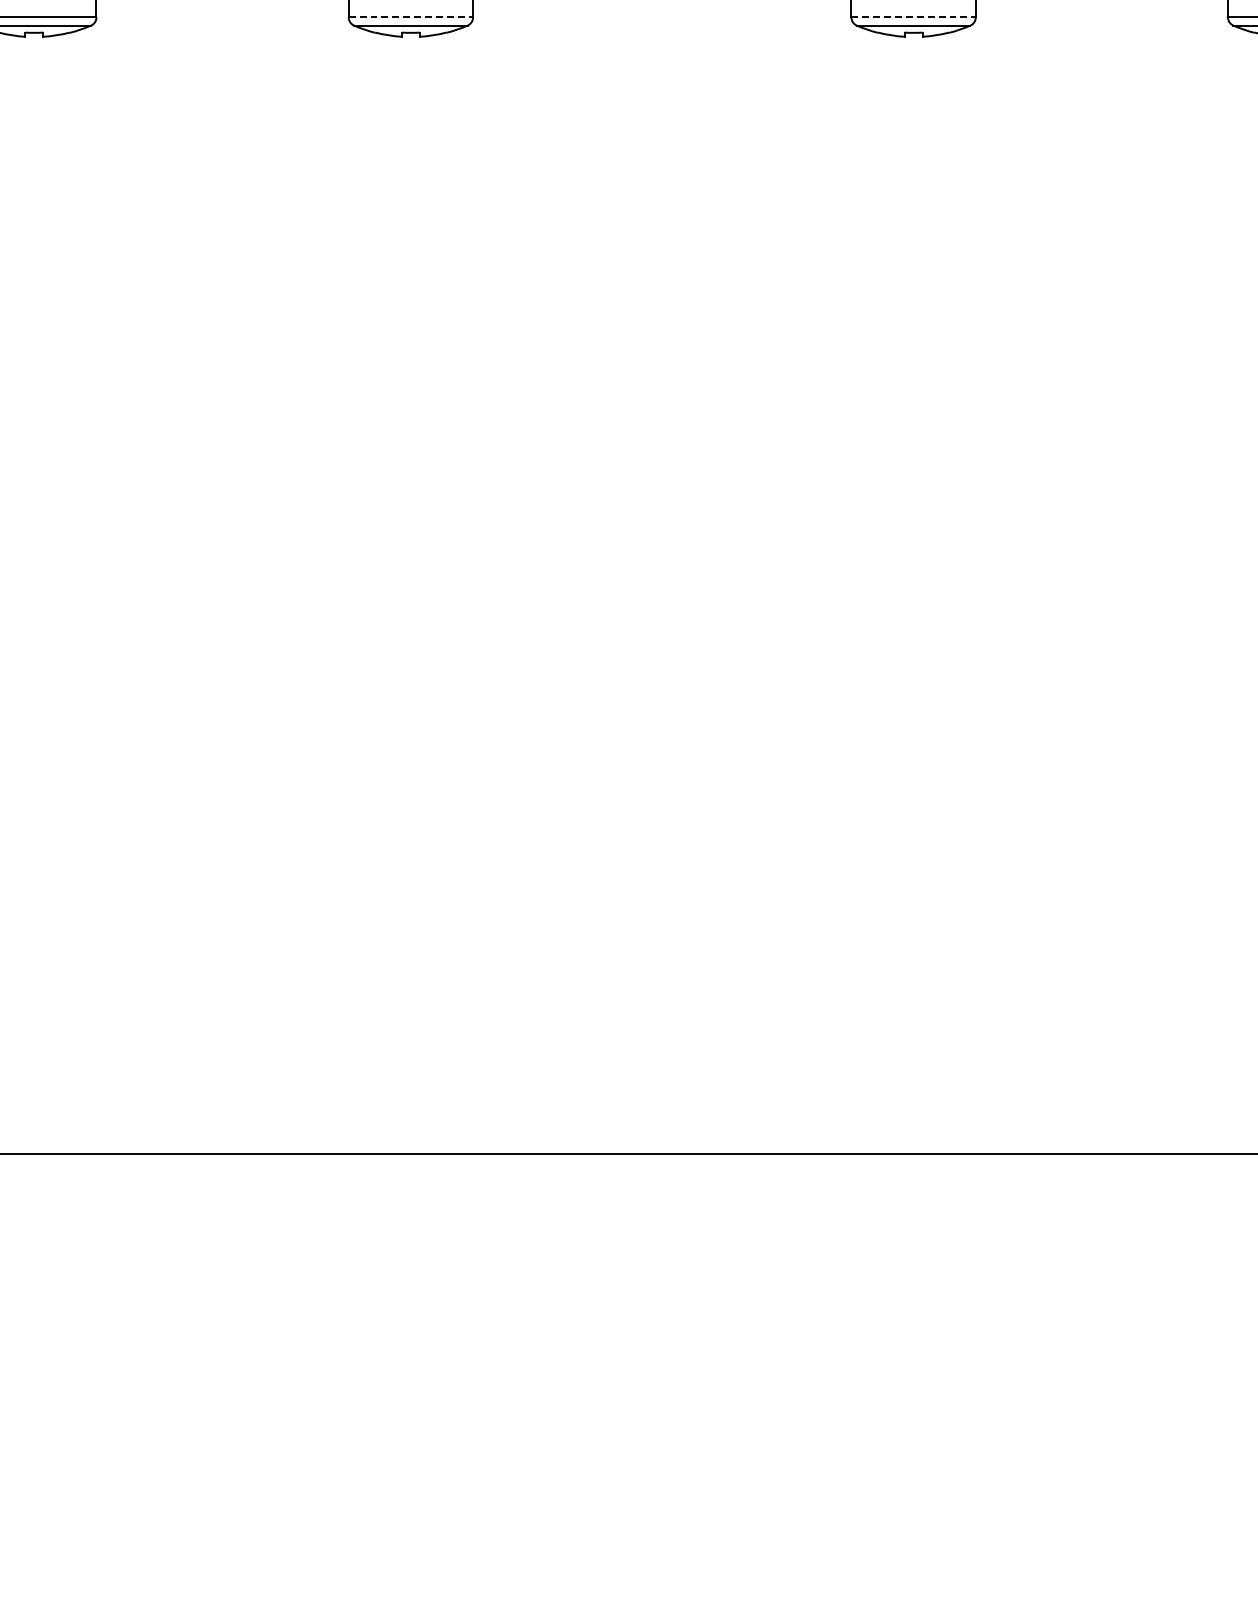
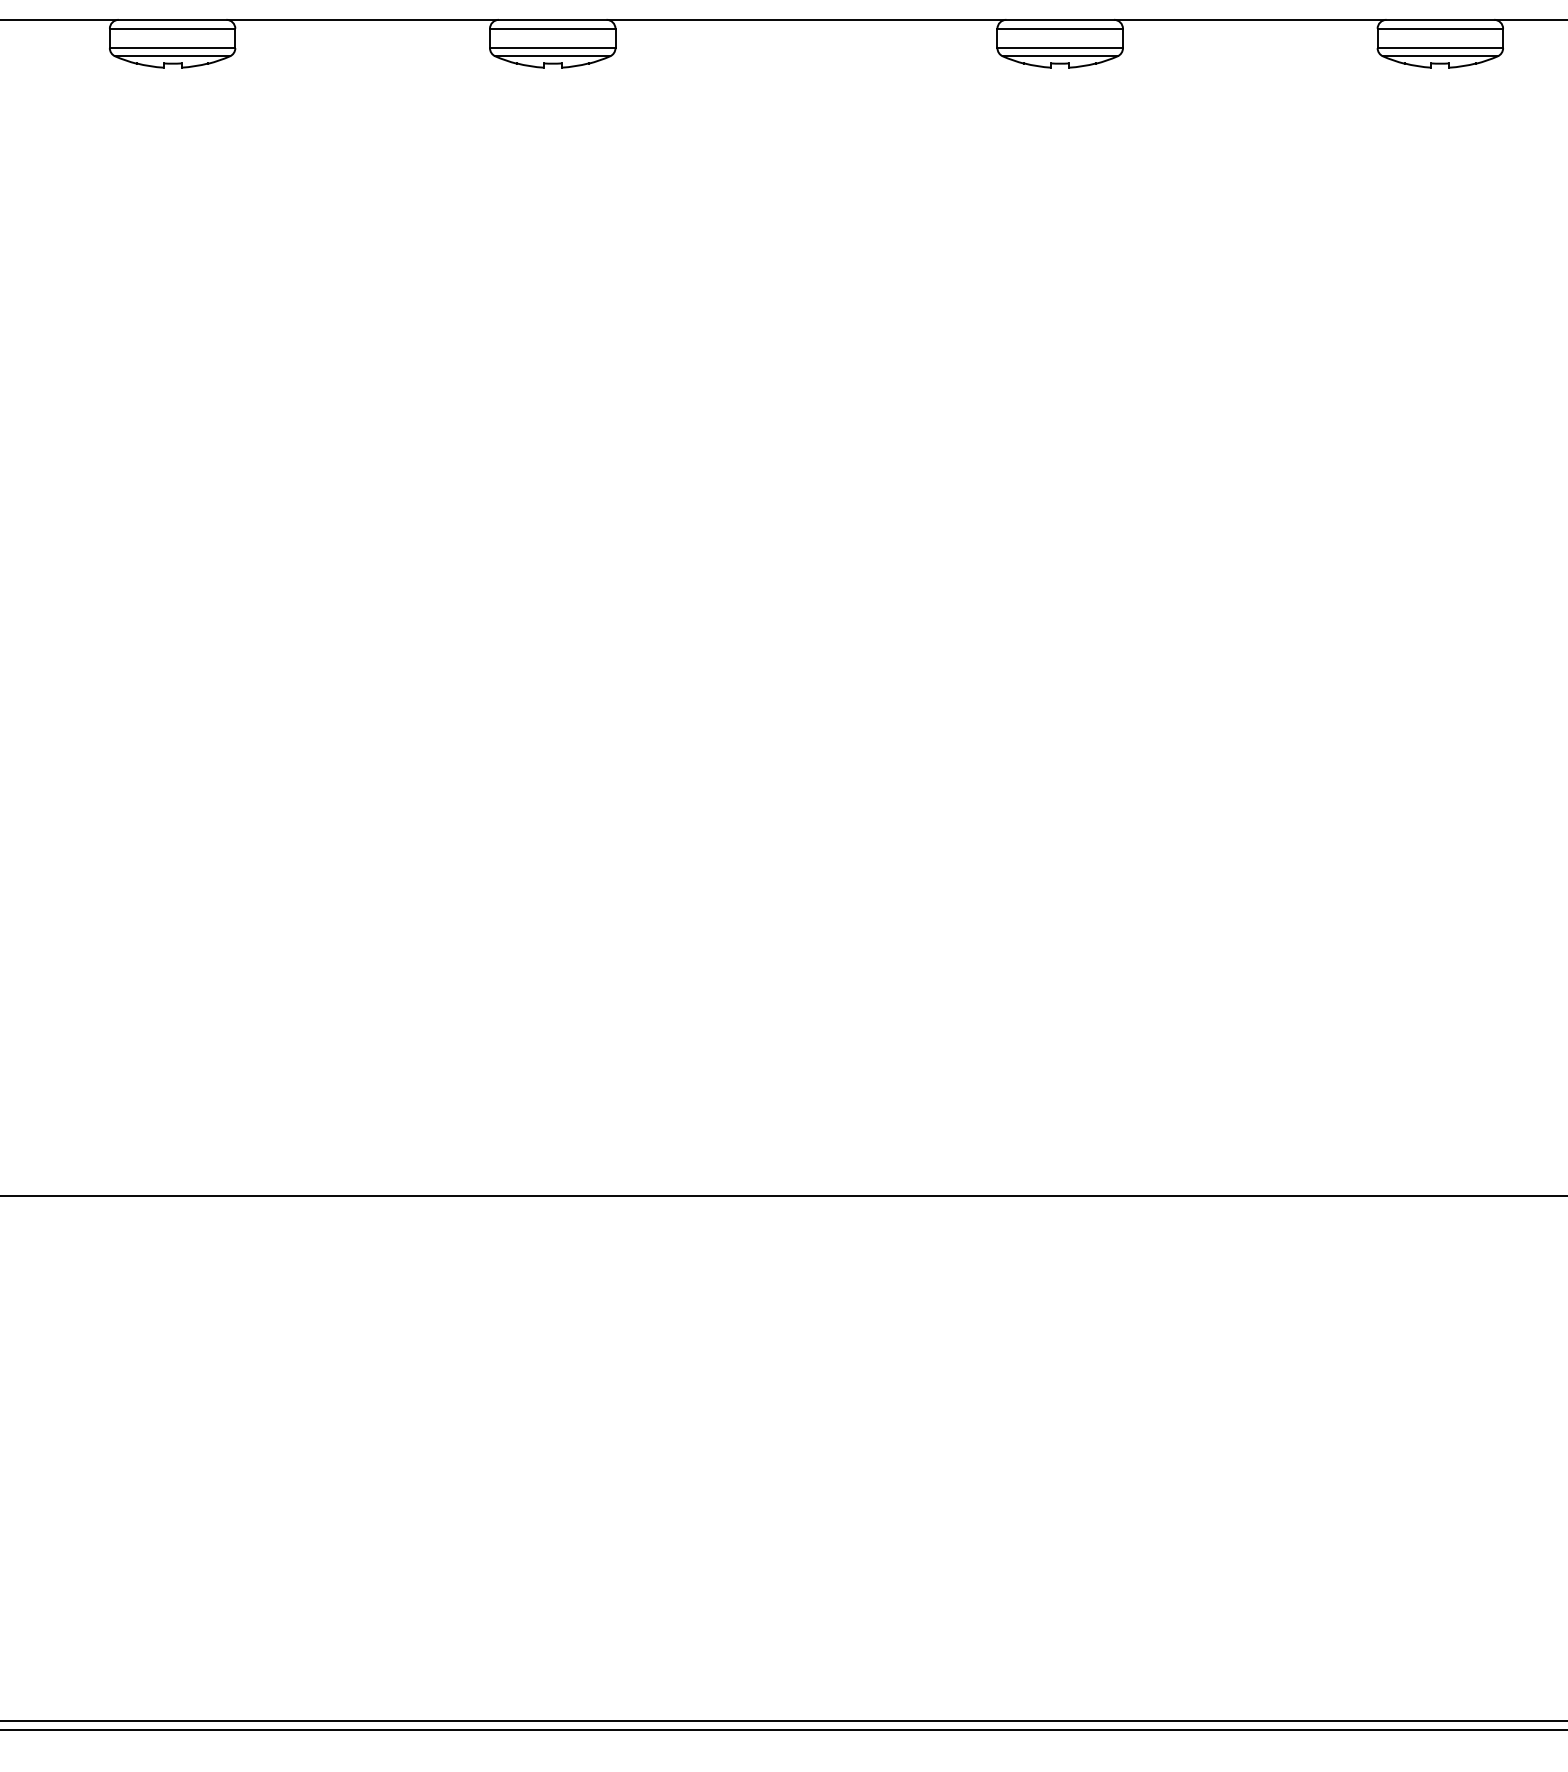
line: (410, 17) -> (552, 48), dashed -> solid
line: (913, 17) -> (1060, 48), dashed -> solid

